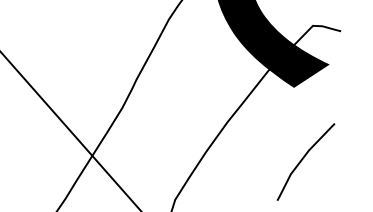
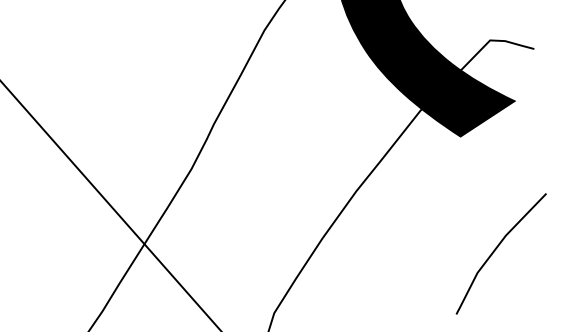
curve: (303, 159) -> (497, 249), moved

